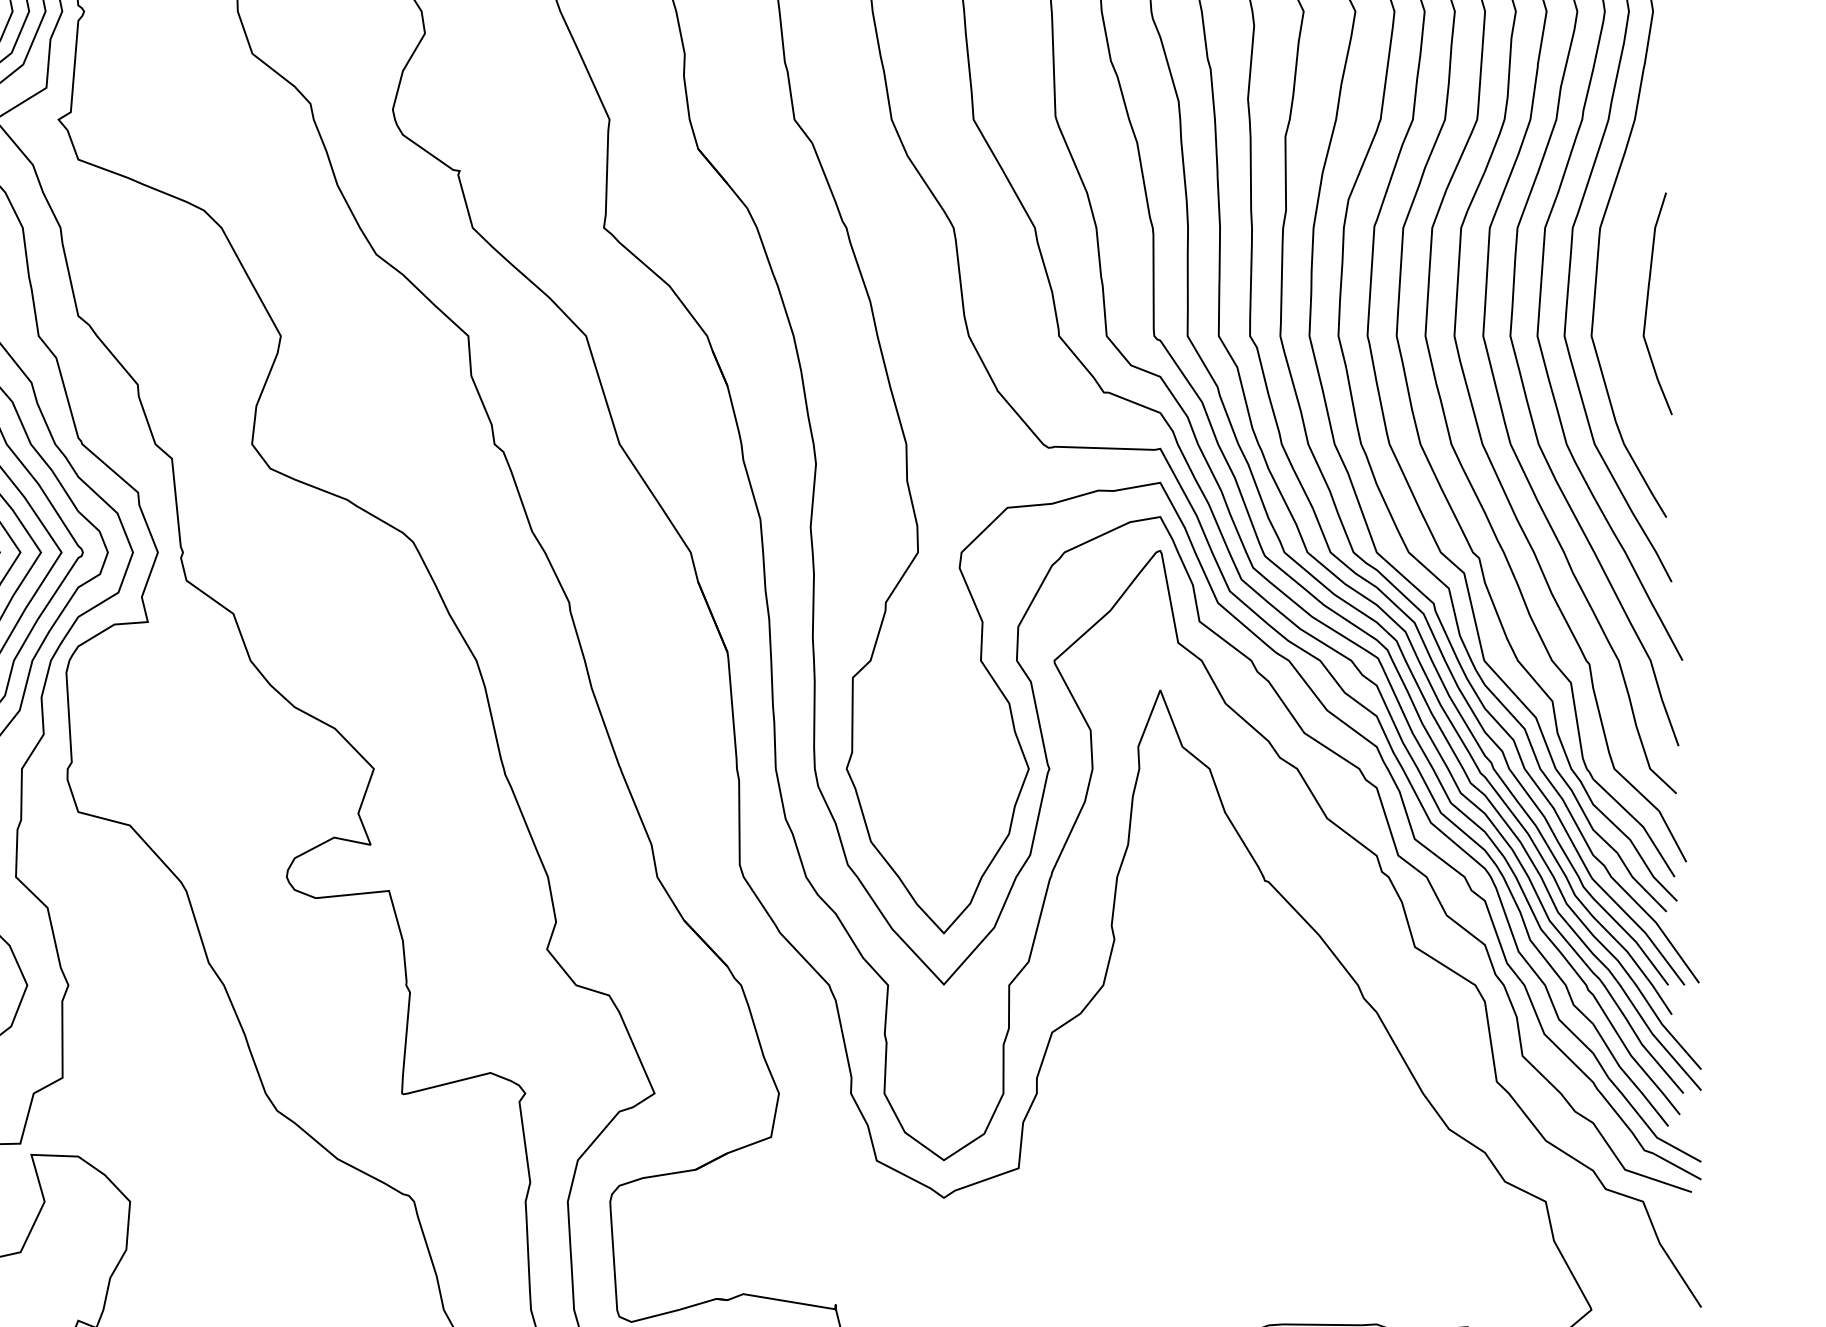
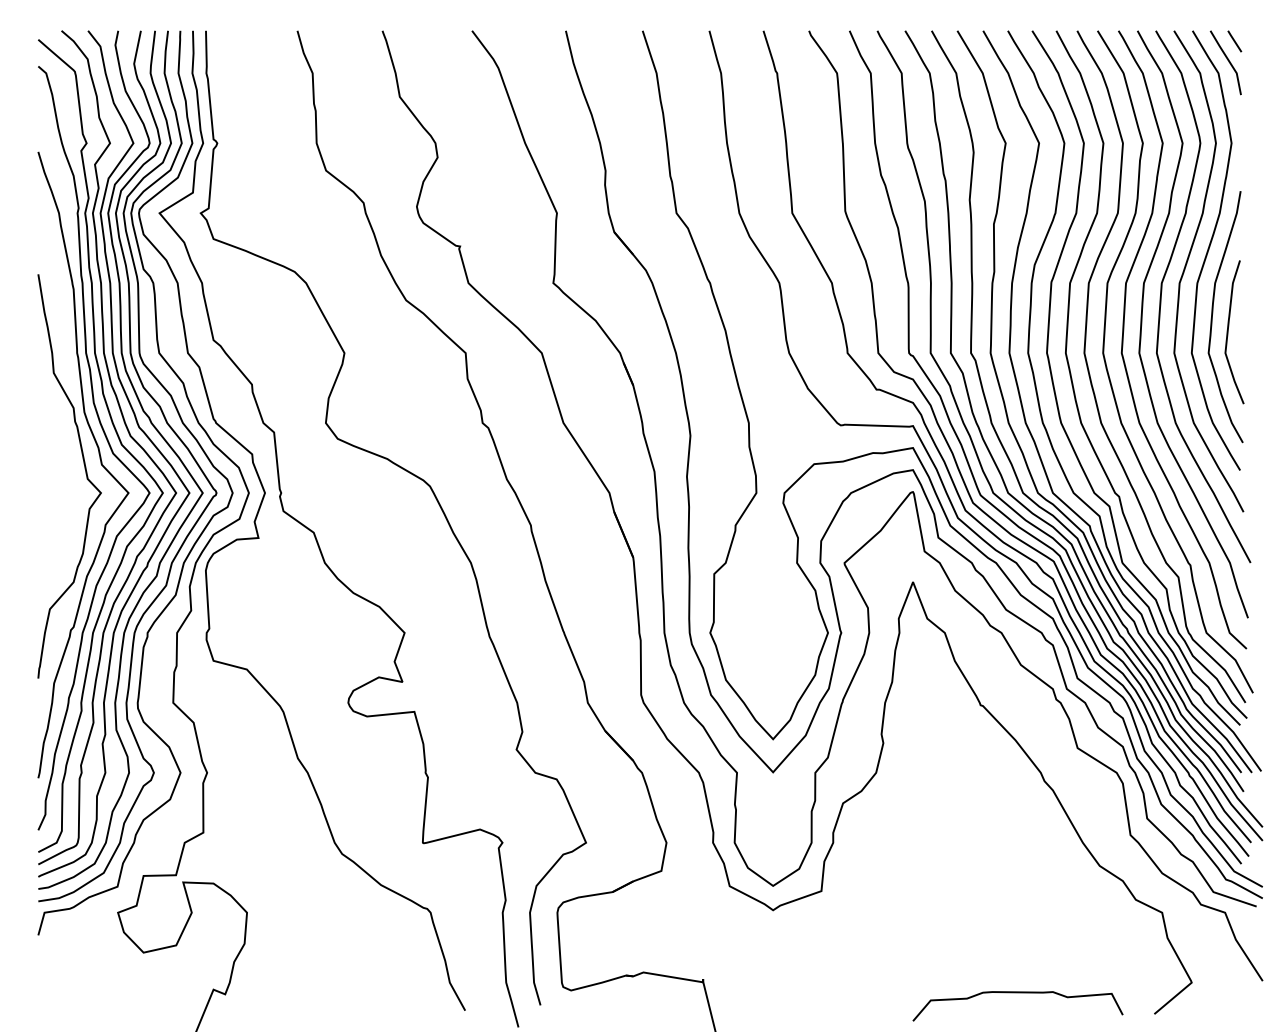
curve: (1625, 274) -> (1213, 313), added

